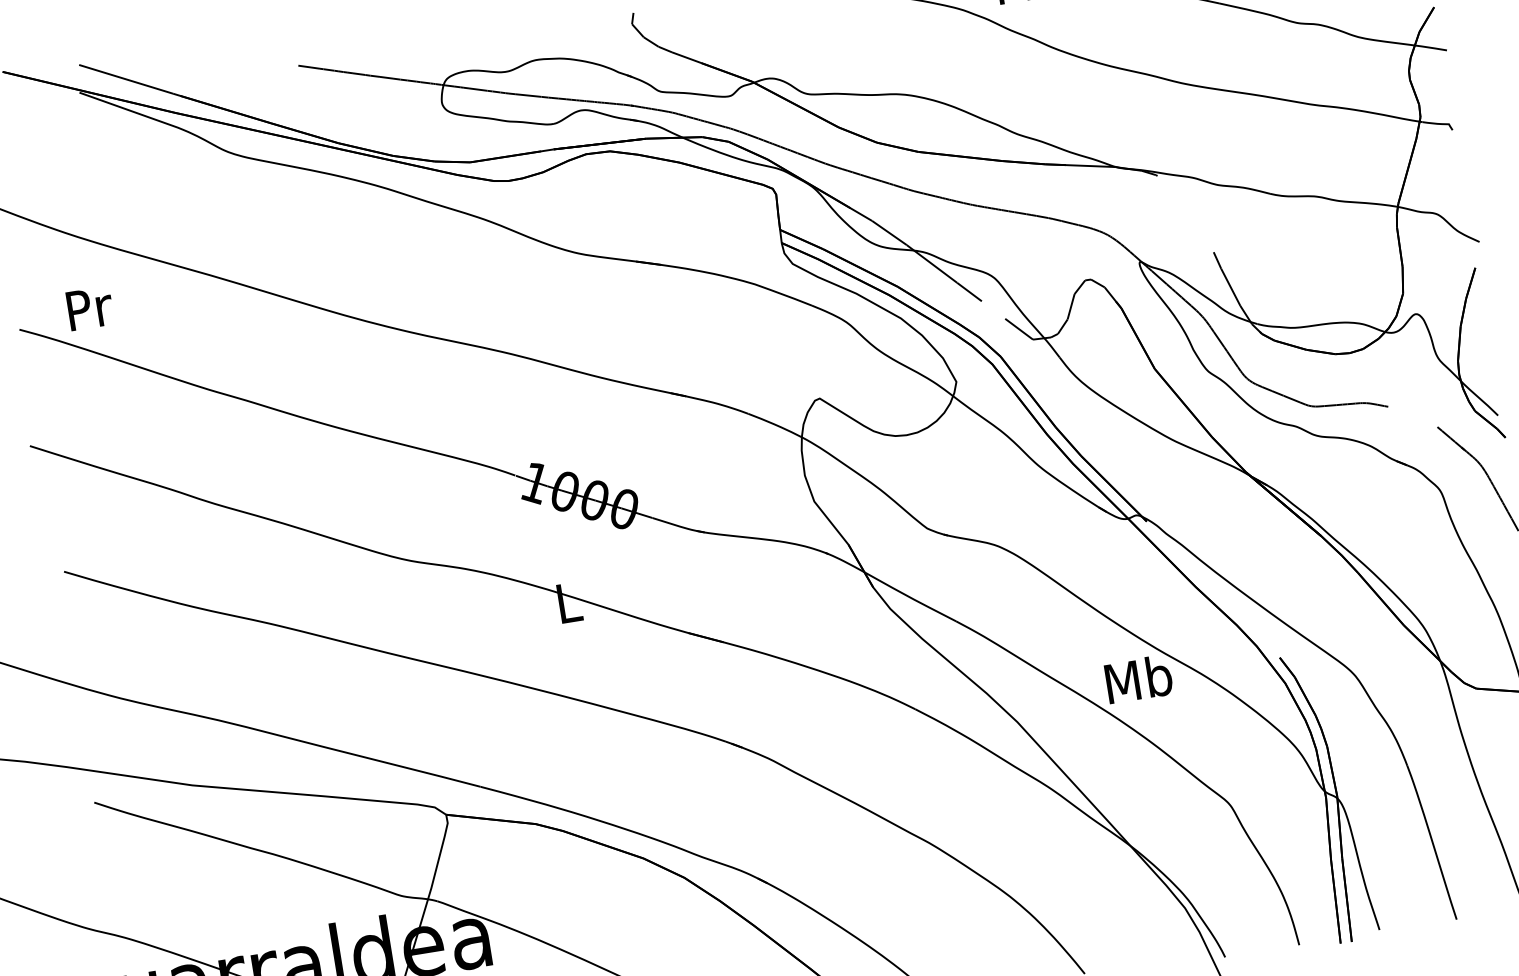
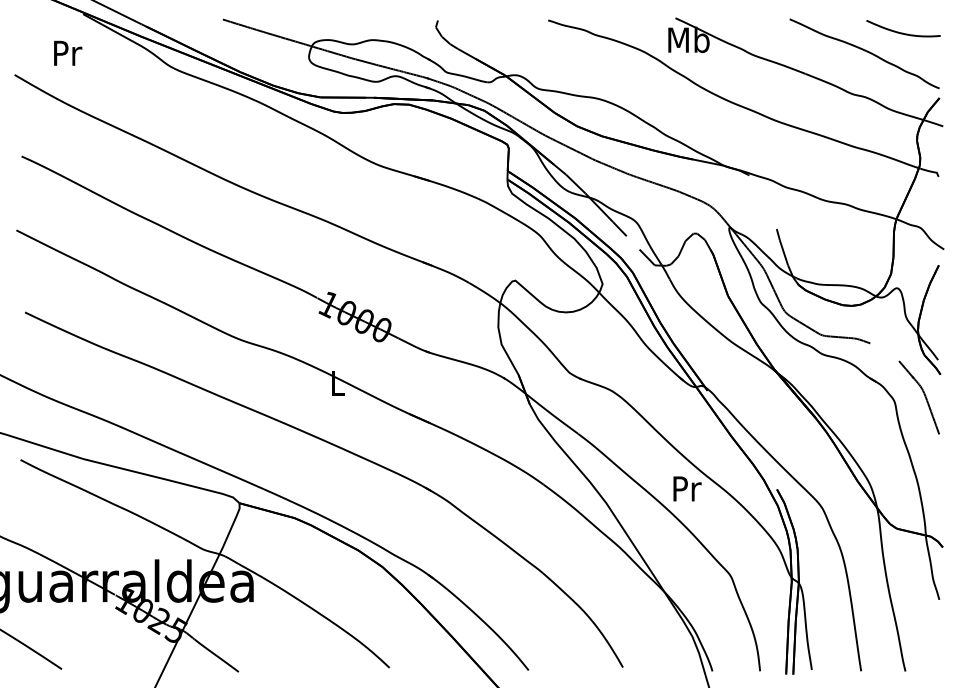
text: (90, 307) -> (68, 52), moved
text: (1138, 679) -> (686, 488), Mb -> Pr

